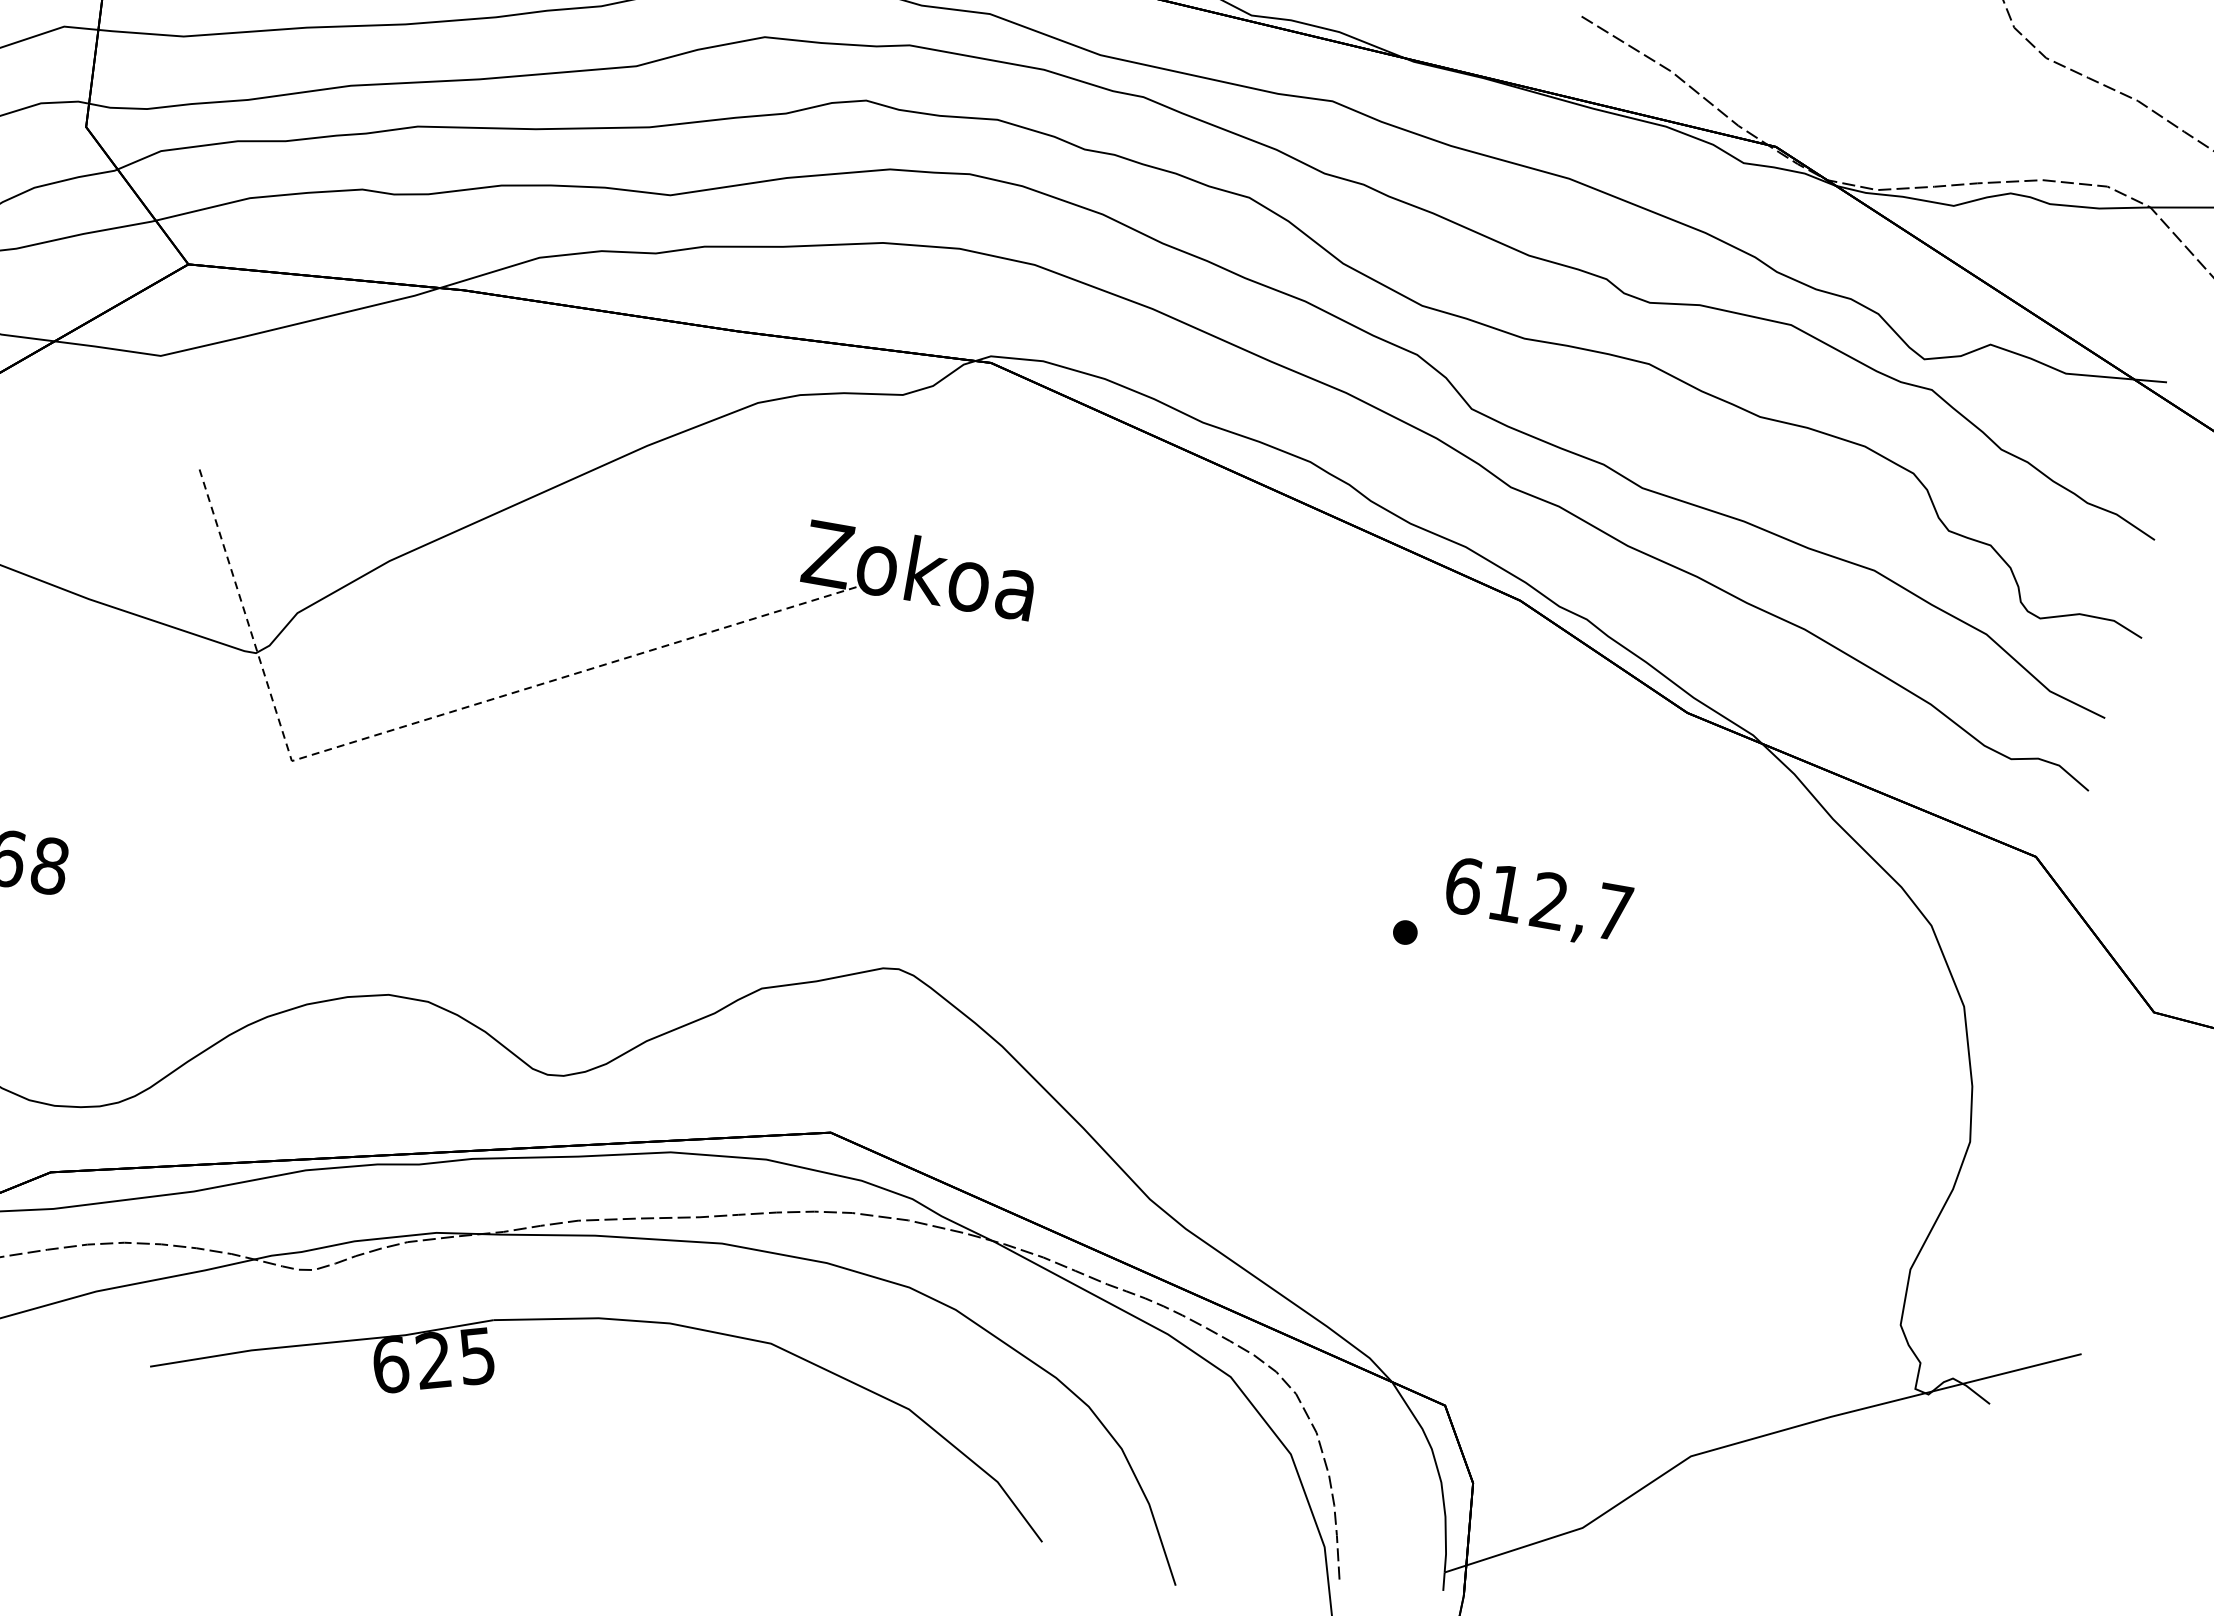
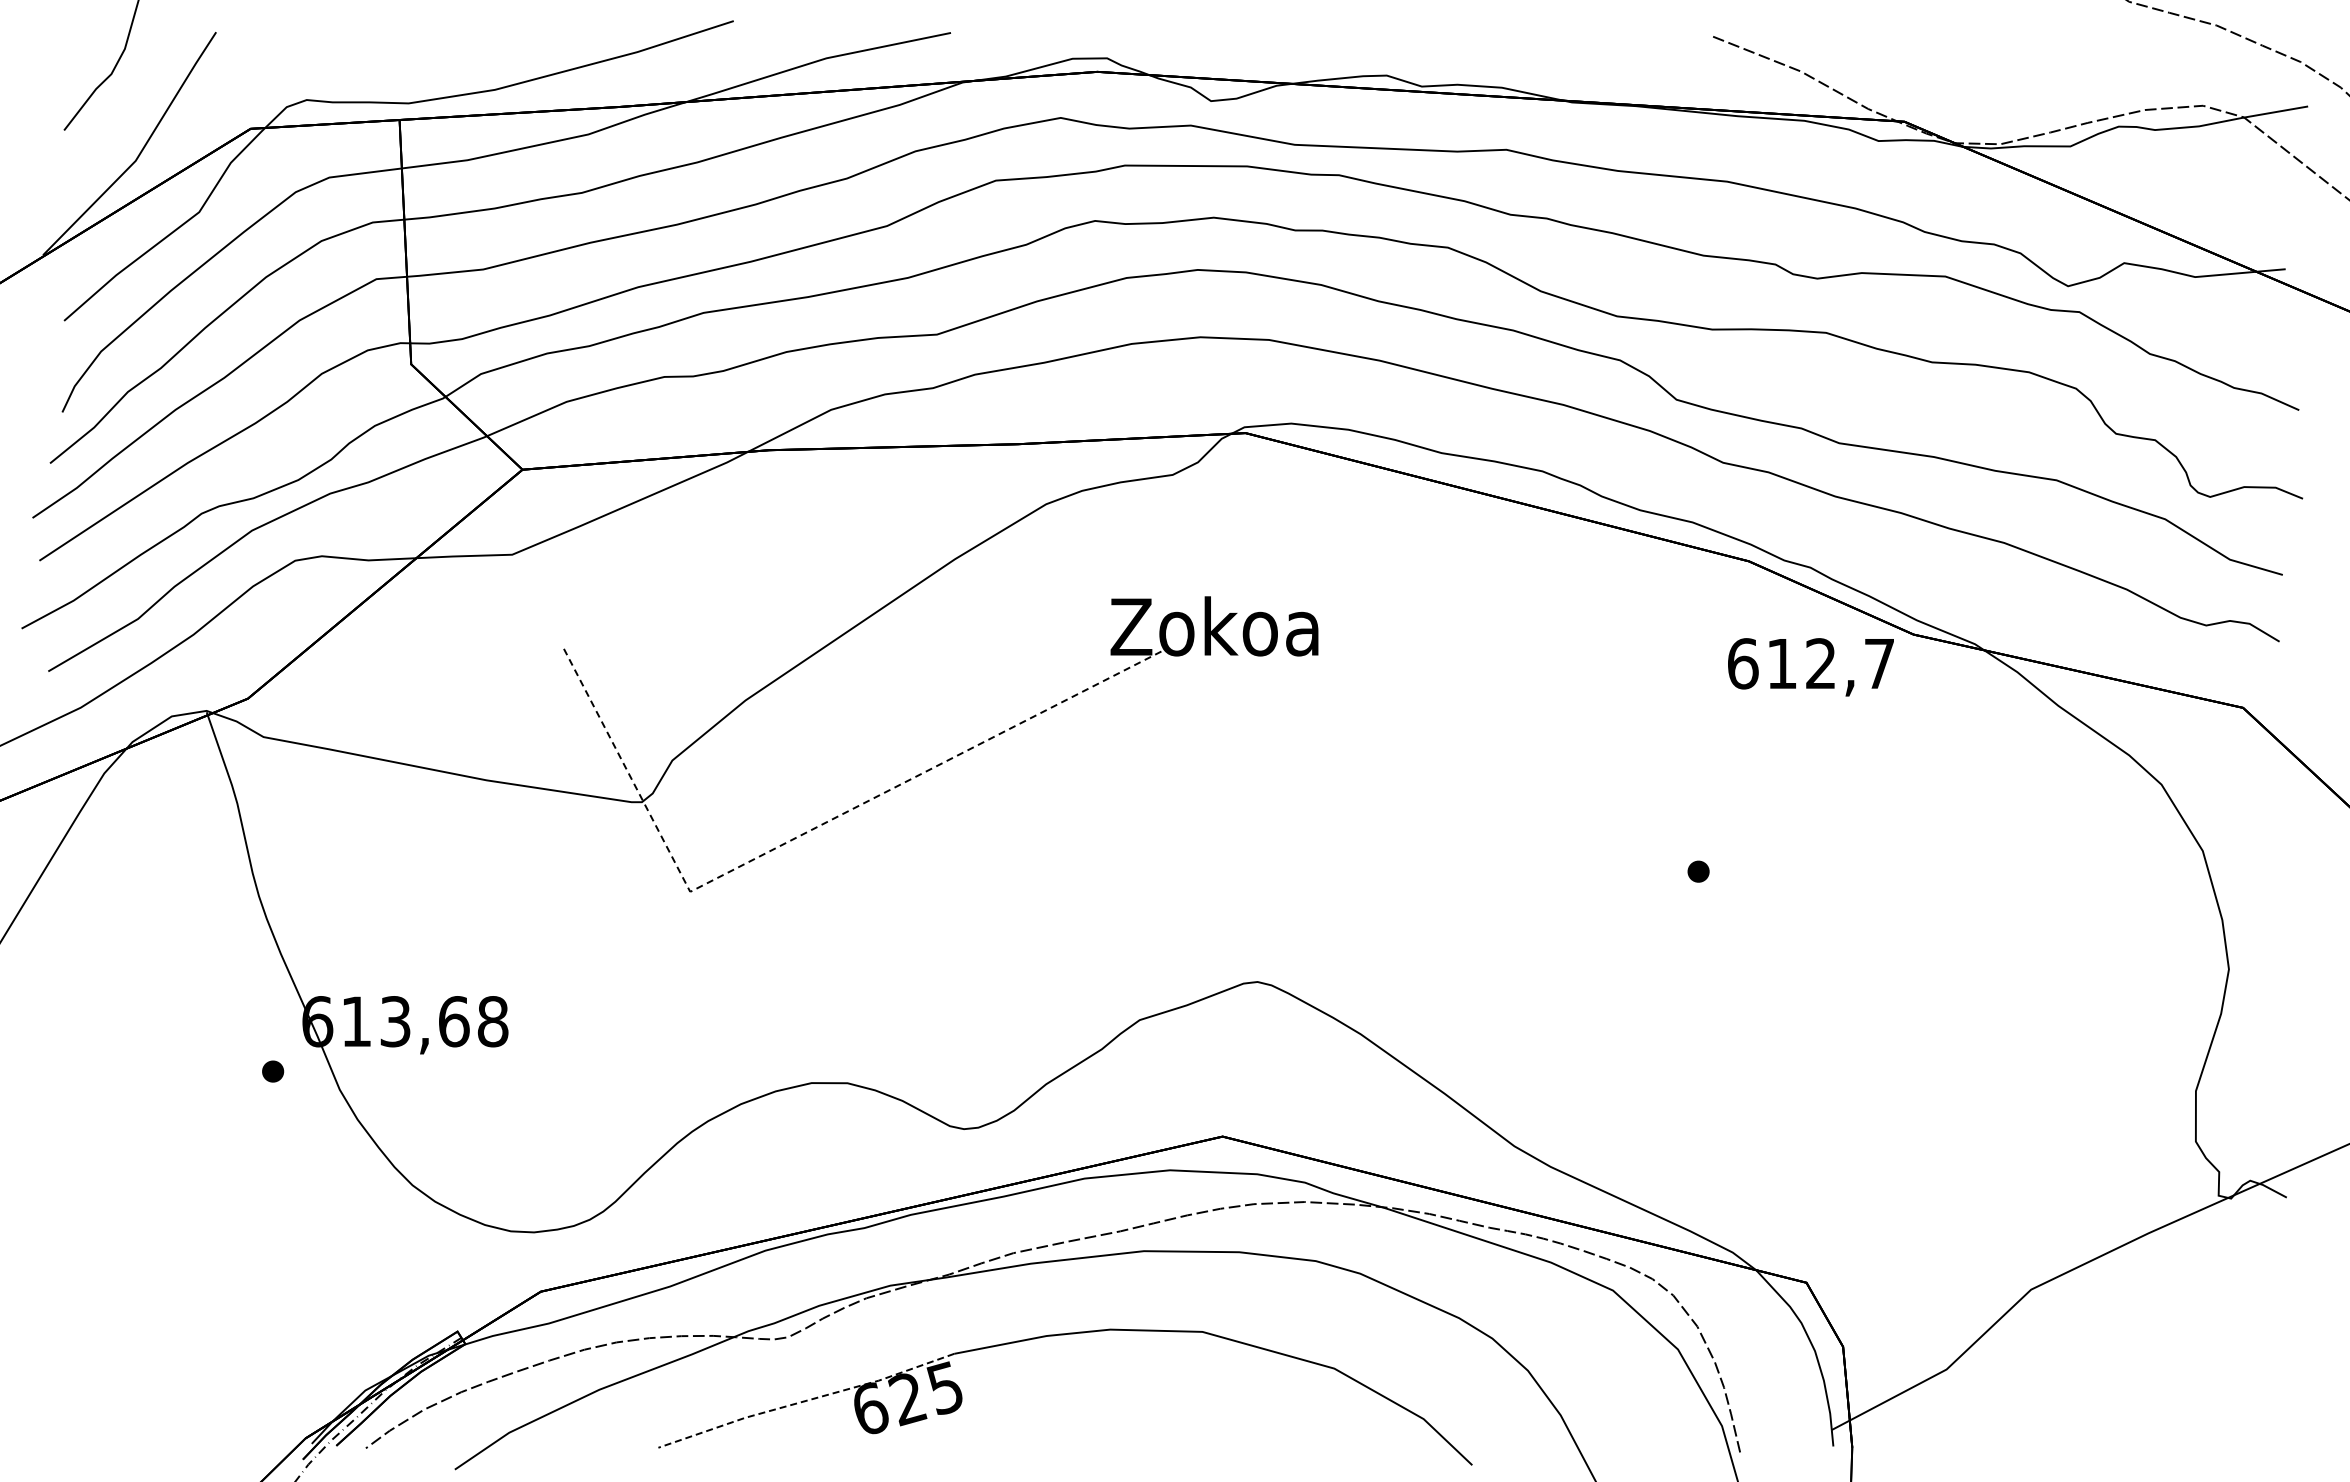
text: (1537, 903) -> (1810, 667), moved
line: (322, 1343) -> (806, 1400), solid -> dashed

